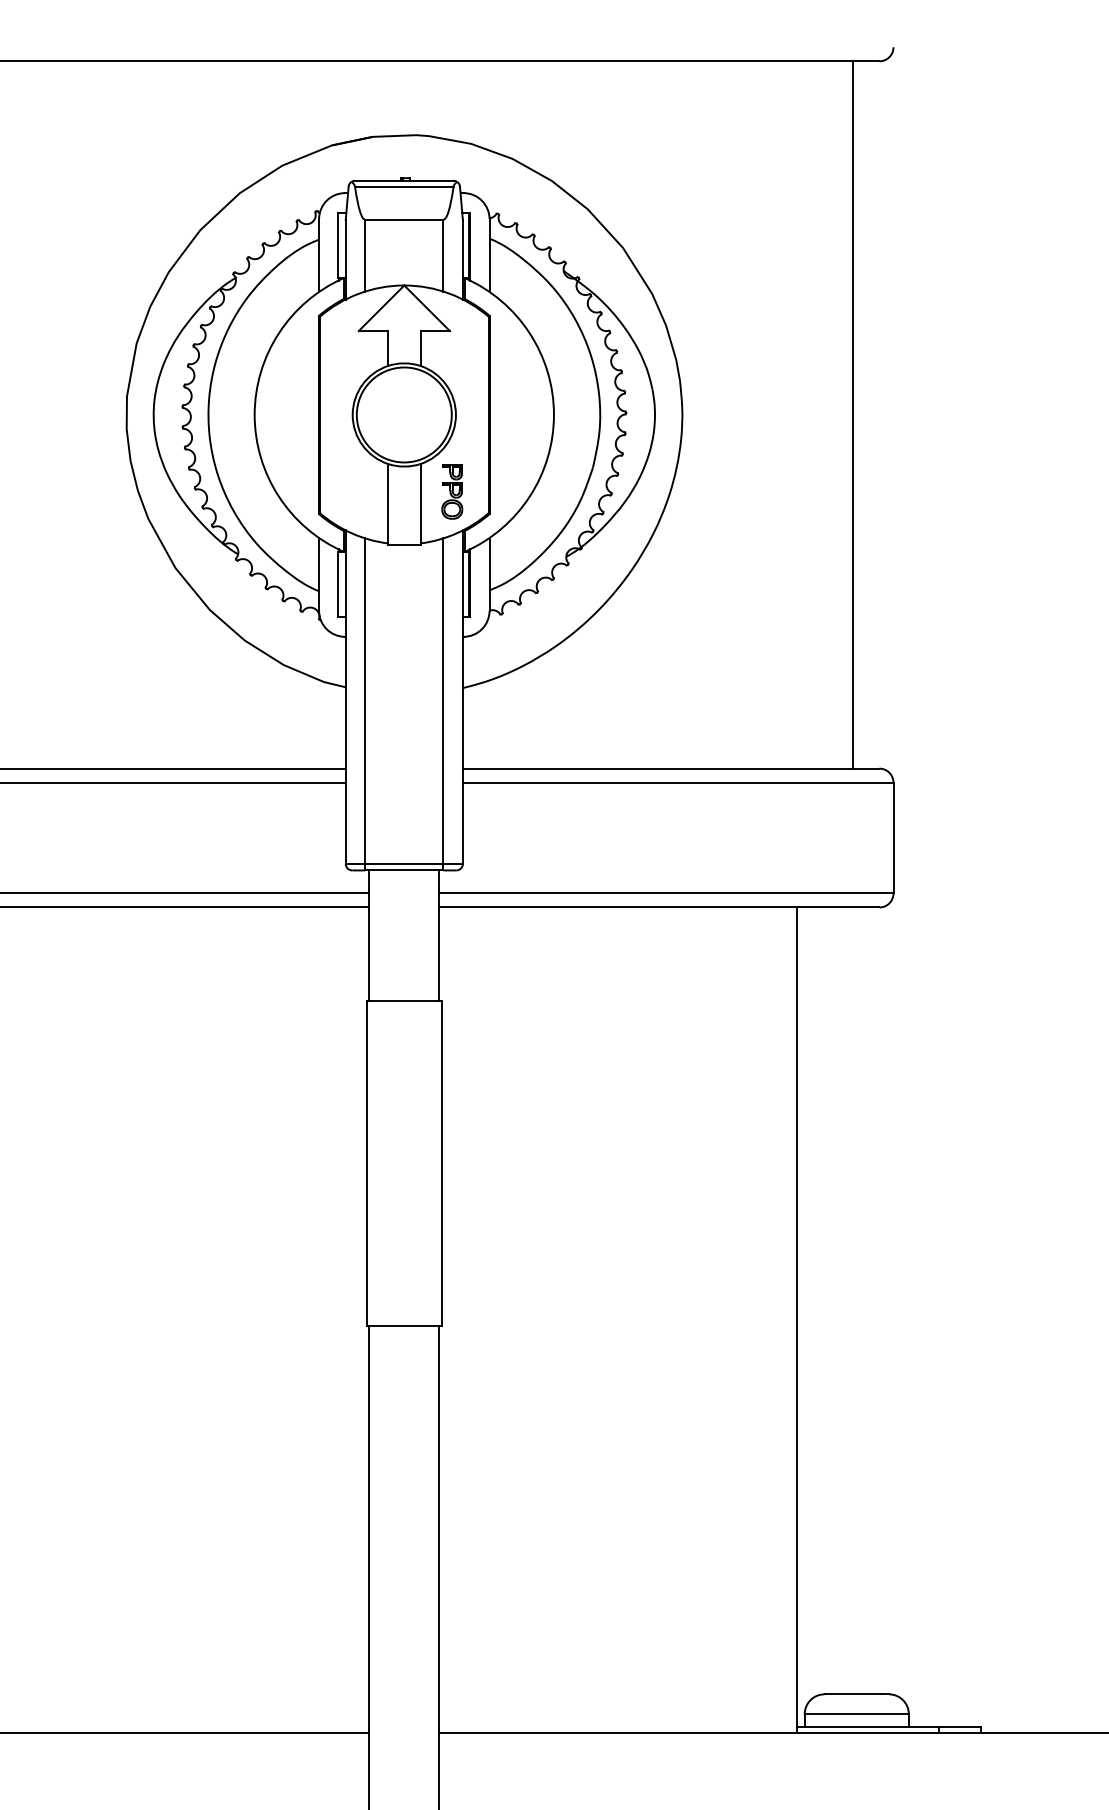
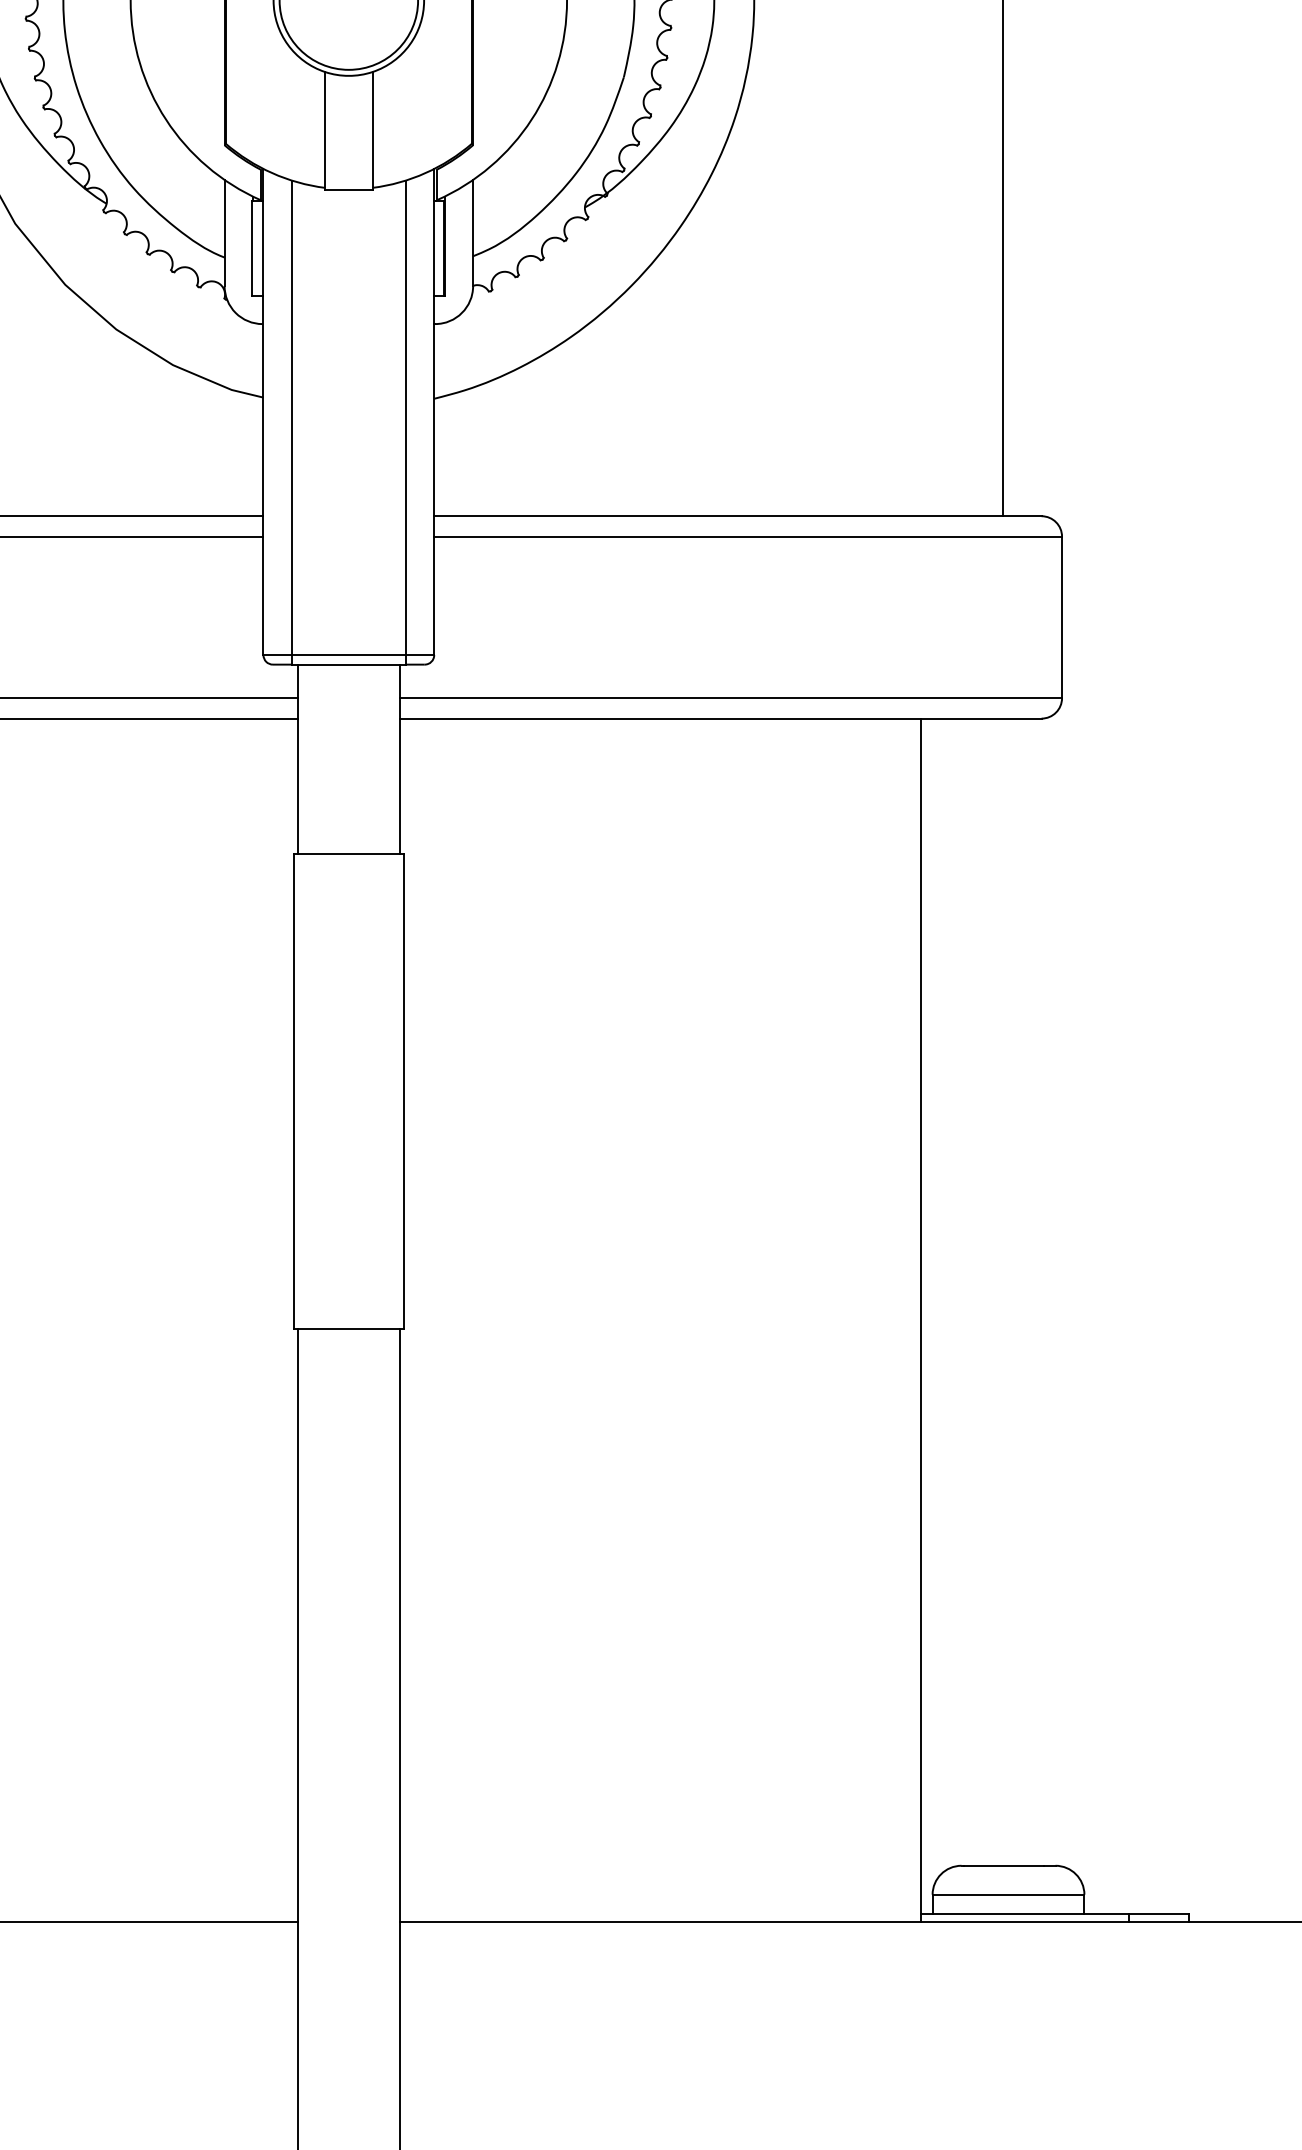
part: (452, 491) -> (419, 112), removed

